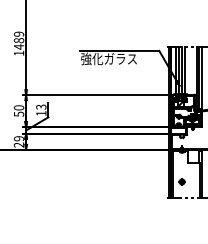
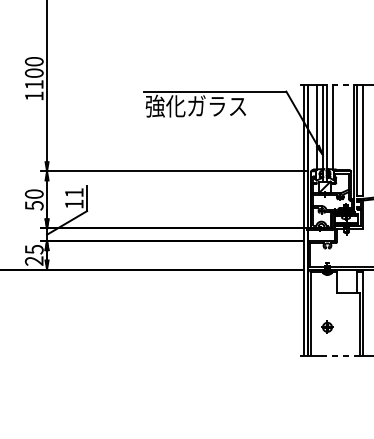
text: (19, 40) -> (35, 72), 1489 -> 1100
text: (41, 106) -> (74, 191), 13 -> 11
text: (18, 138) -> (33, 249), 29 -> 25

